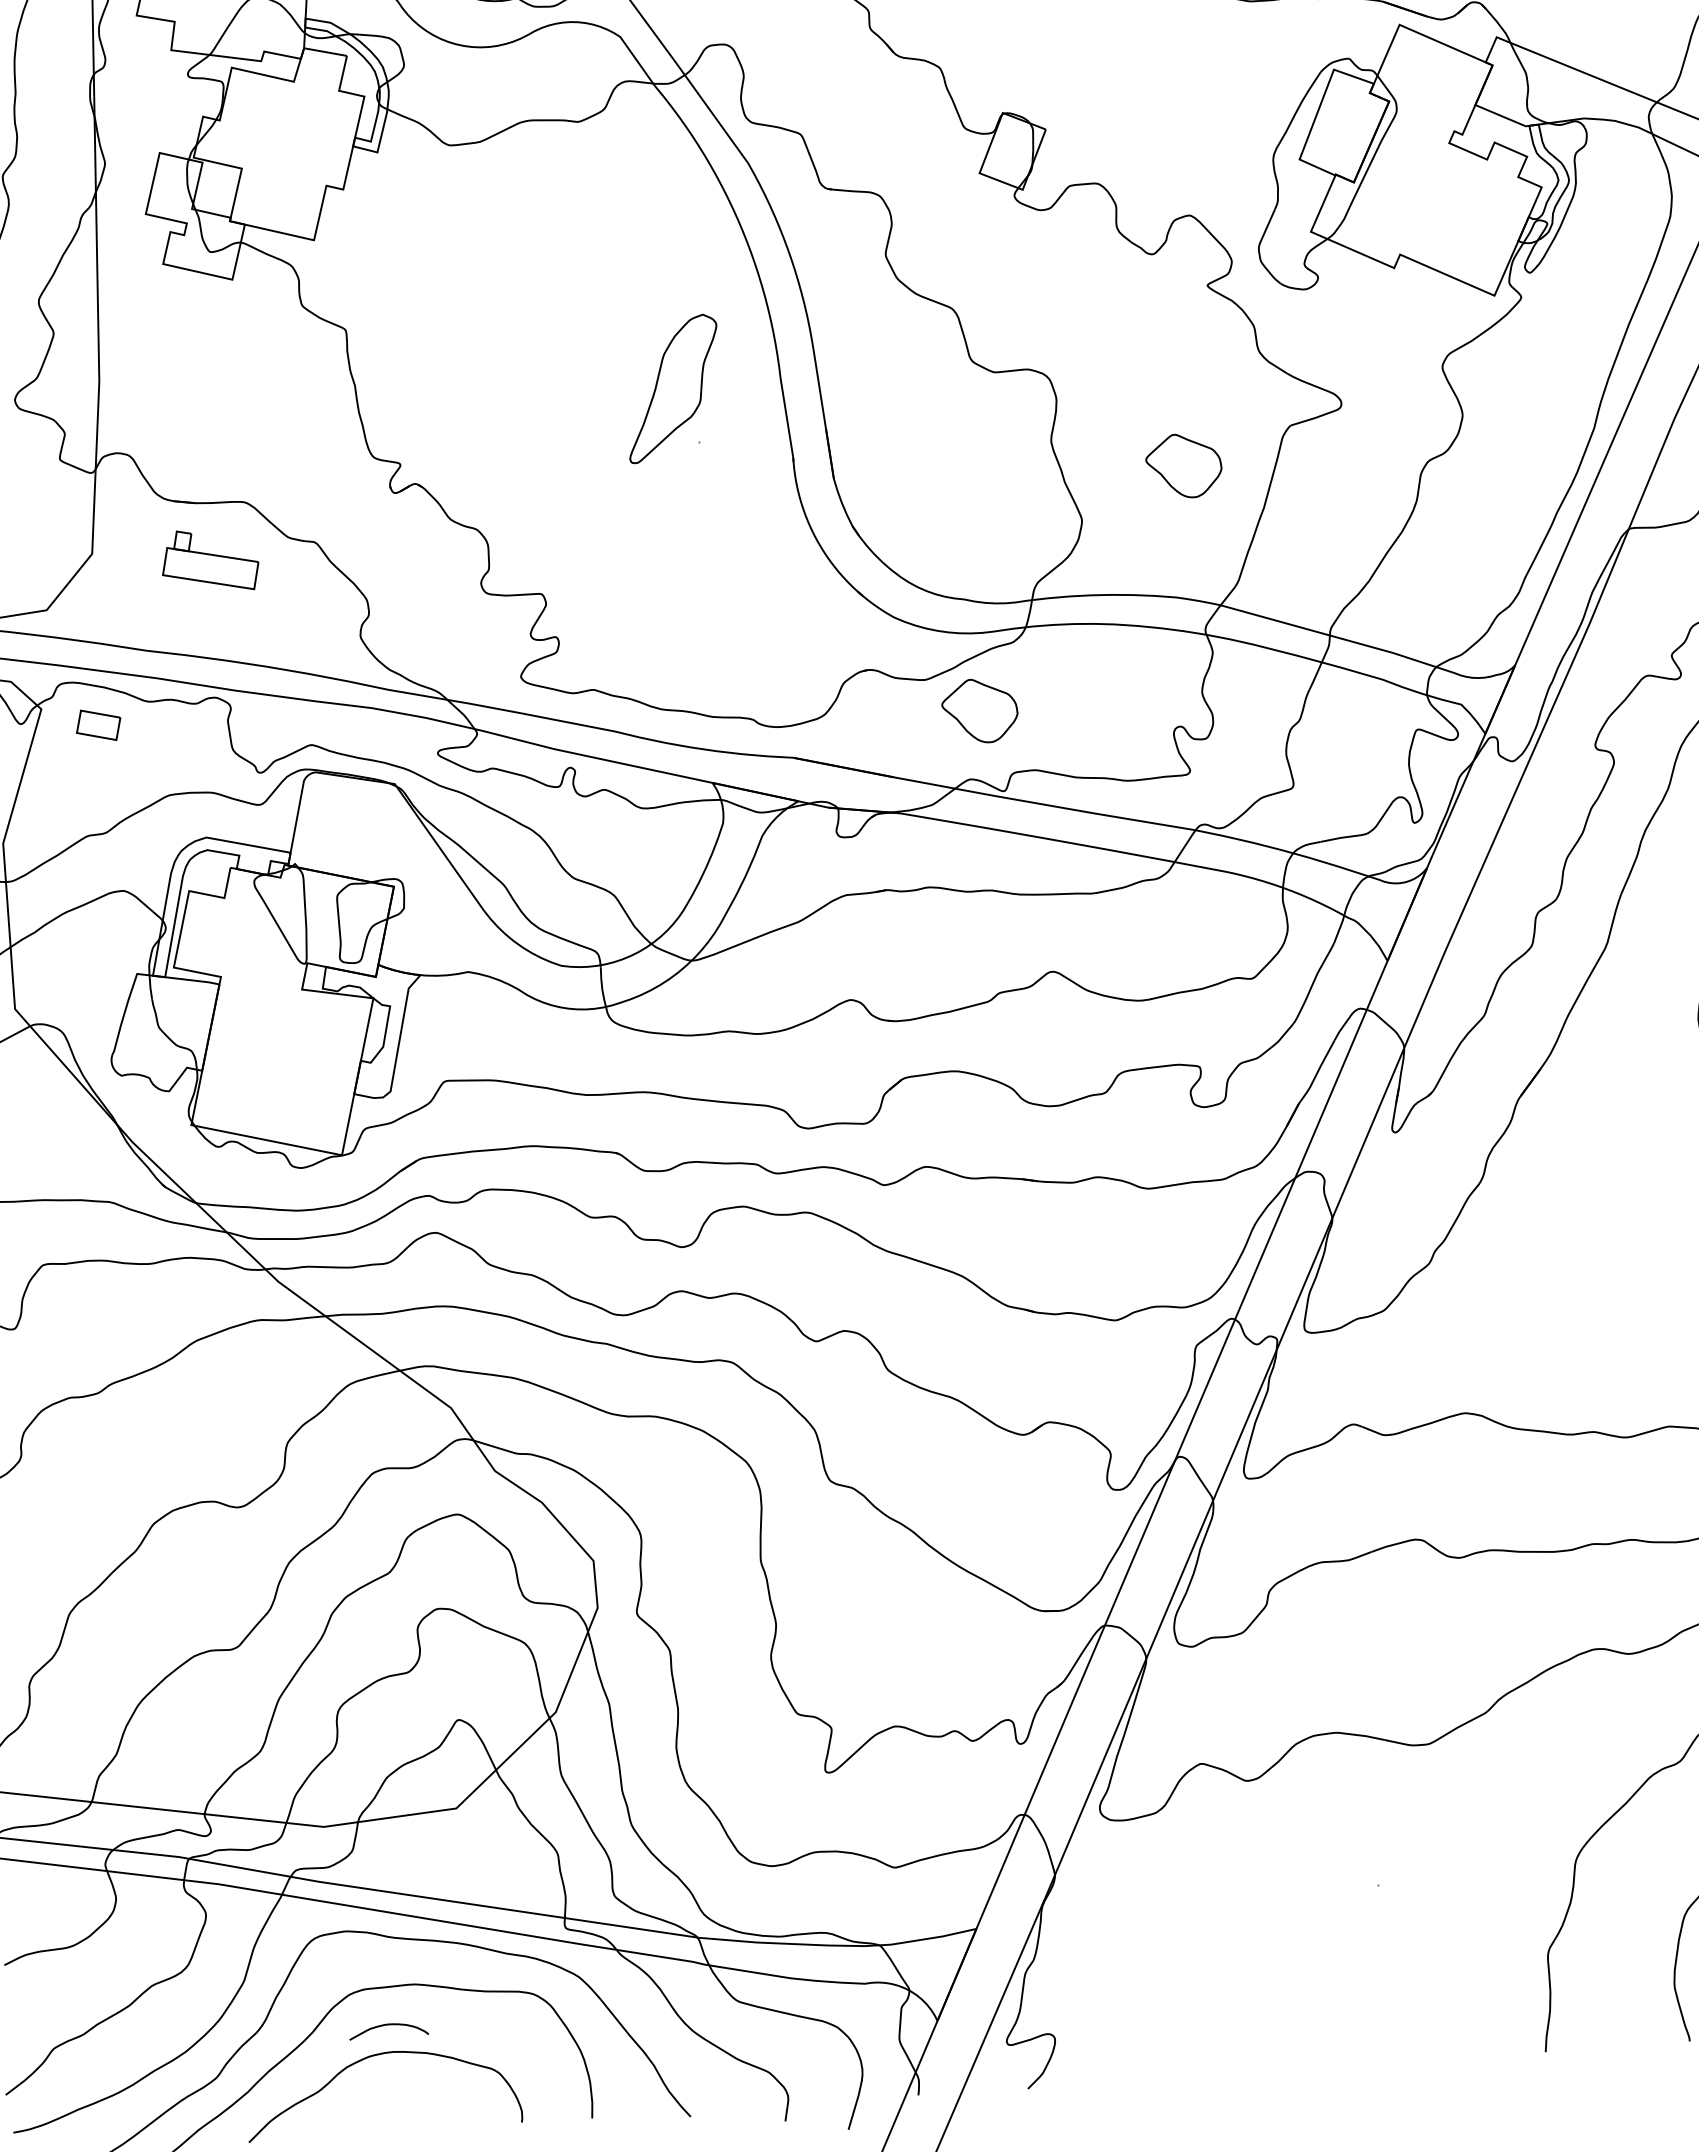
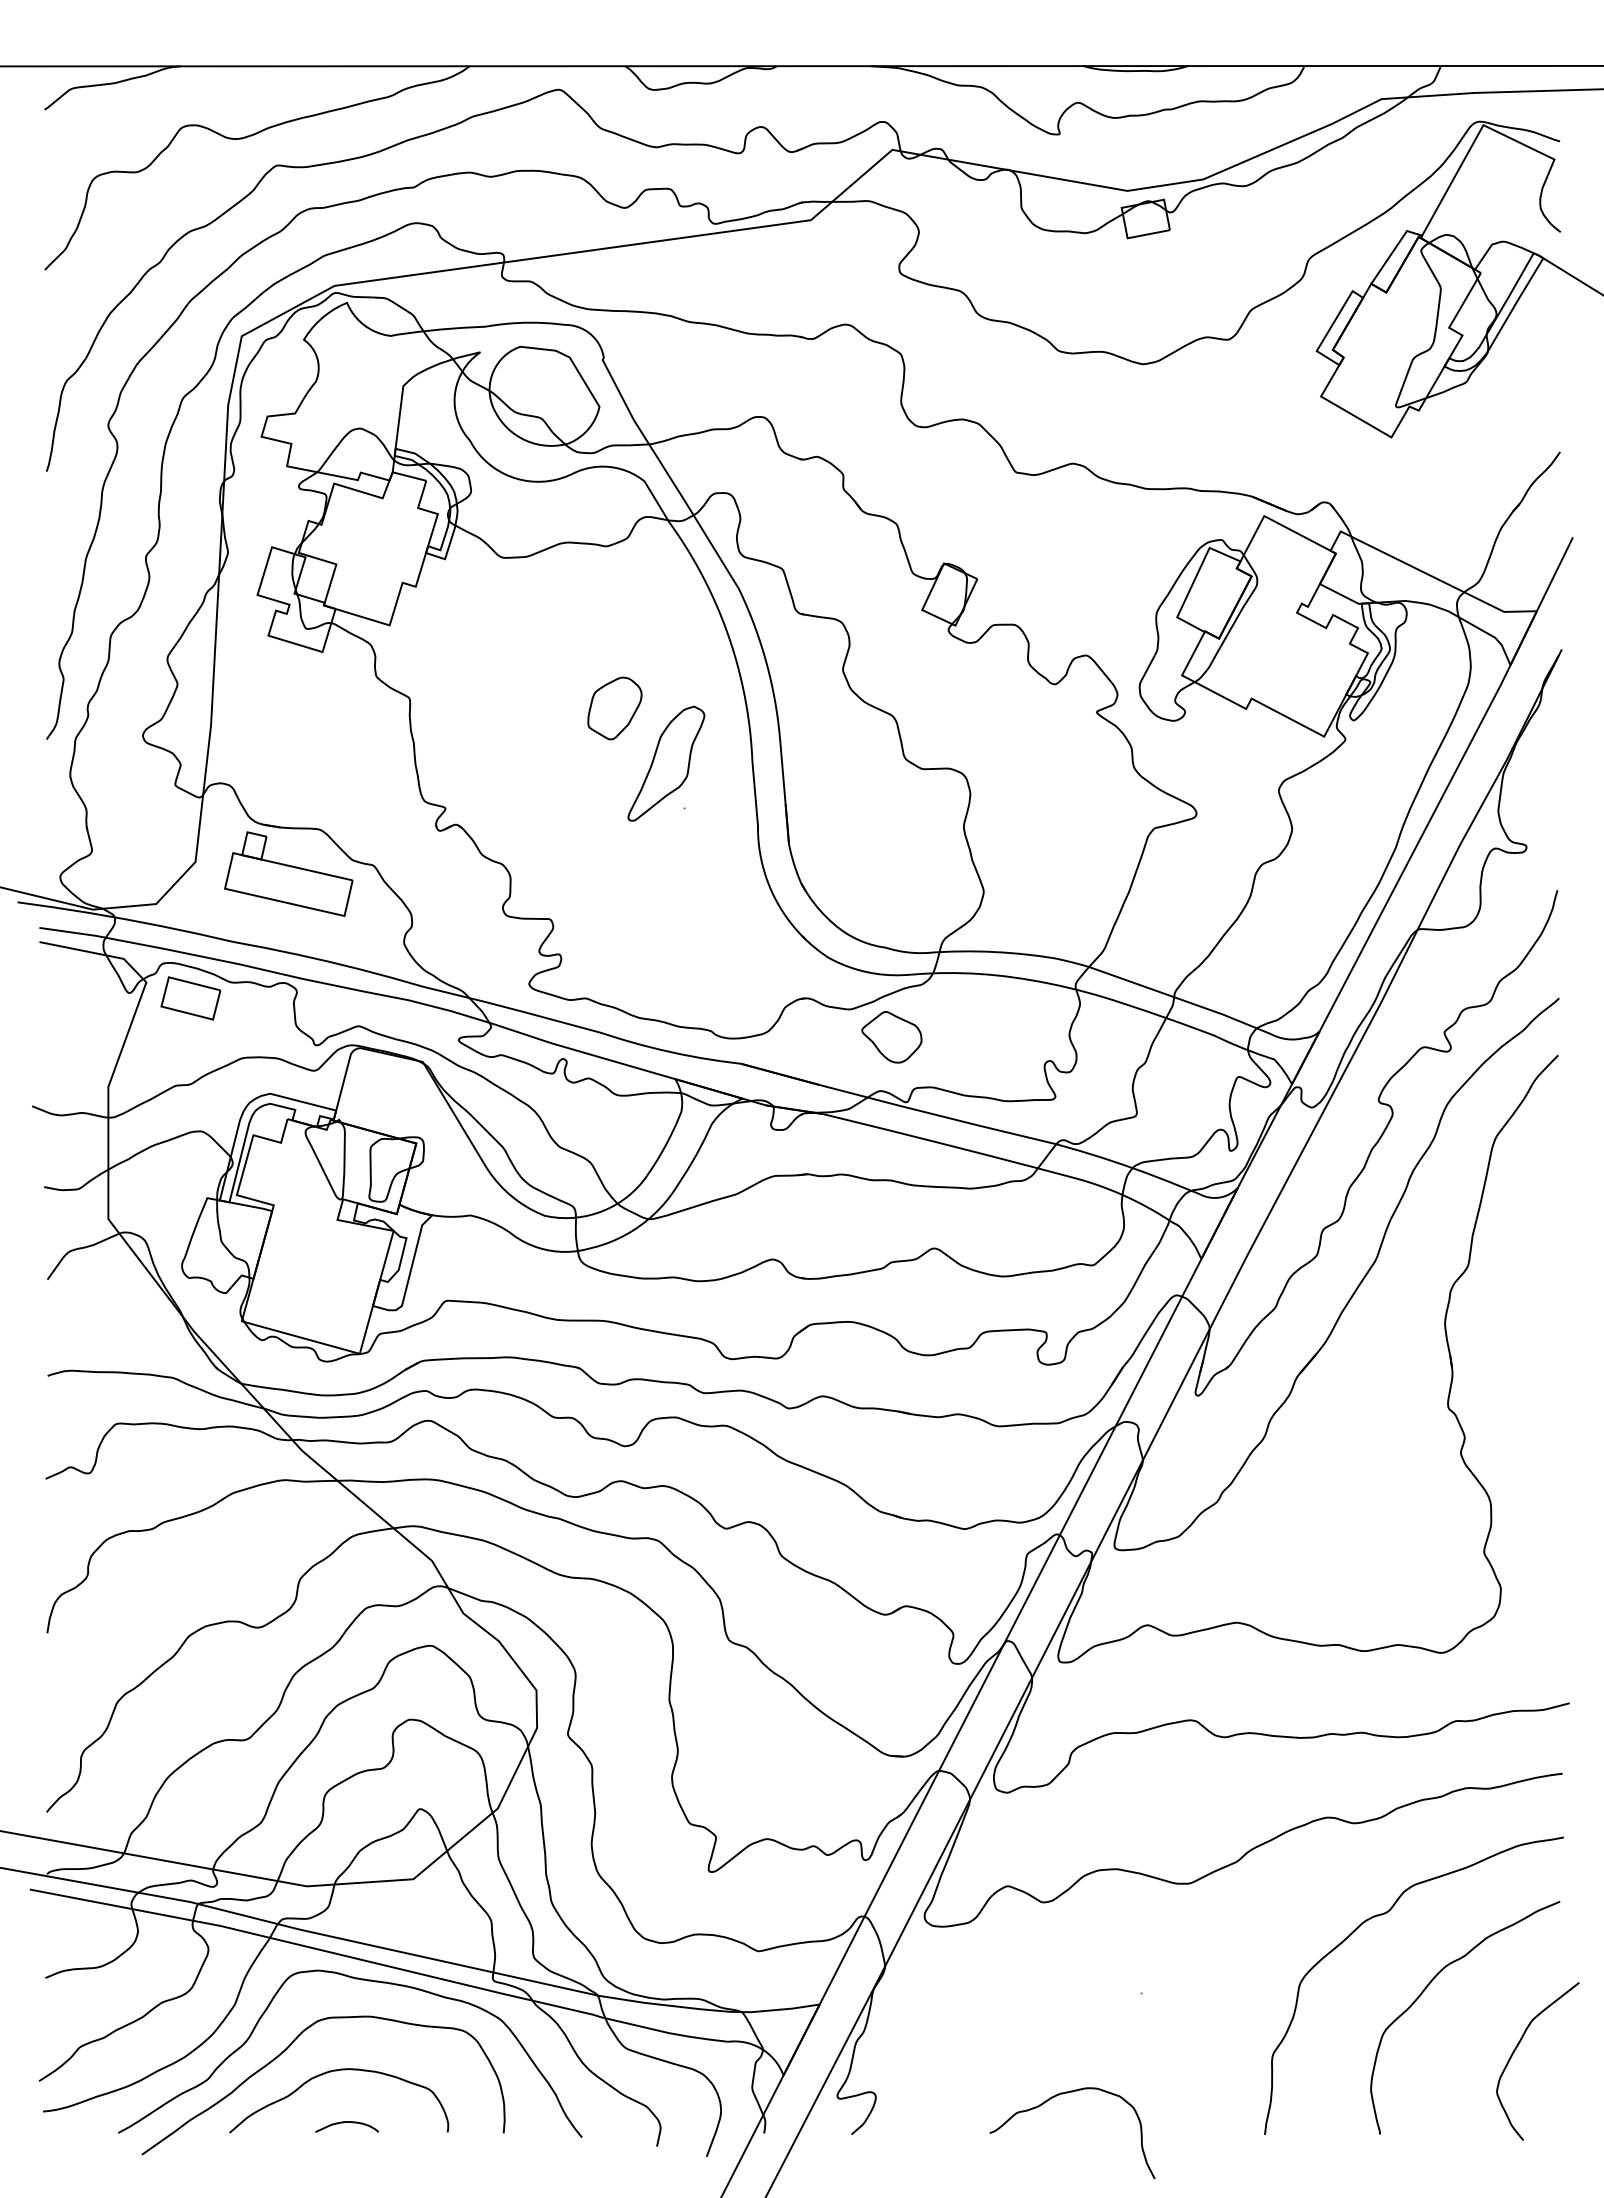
part: (603, 324) -> (614, 708), added
part: (1183, 466) -> (1067, 854), removed
part: (209, 560) -> (288, 873), size x1.67
part: (98, 725) -> (190, 998), size x1.67
part: (1289, 2019) -> (1063, 2094), added
curve: (388, 2025) -> (347, 2122), moved

